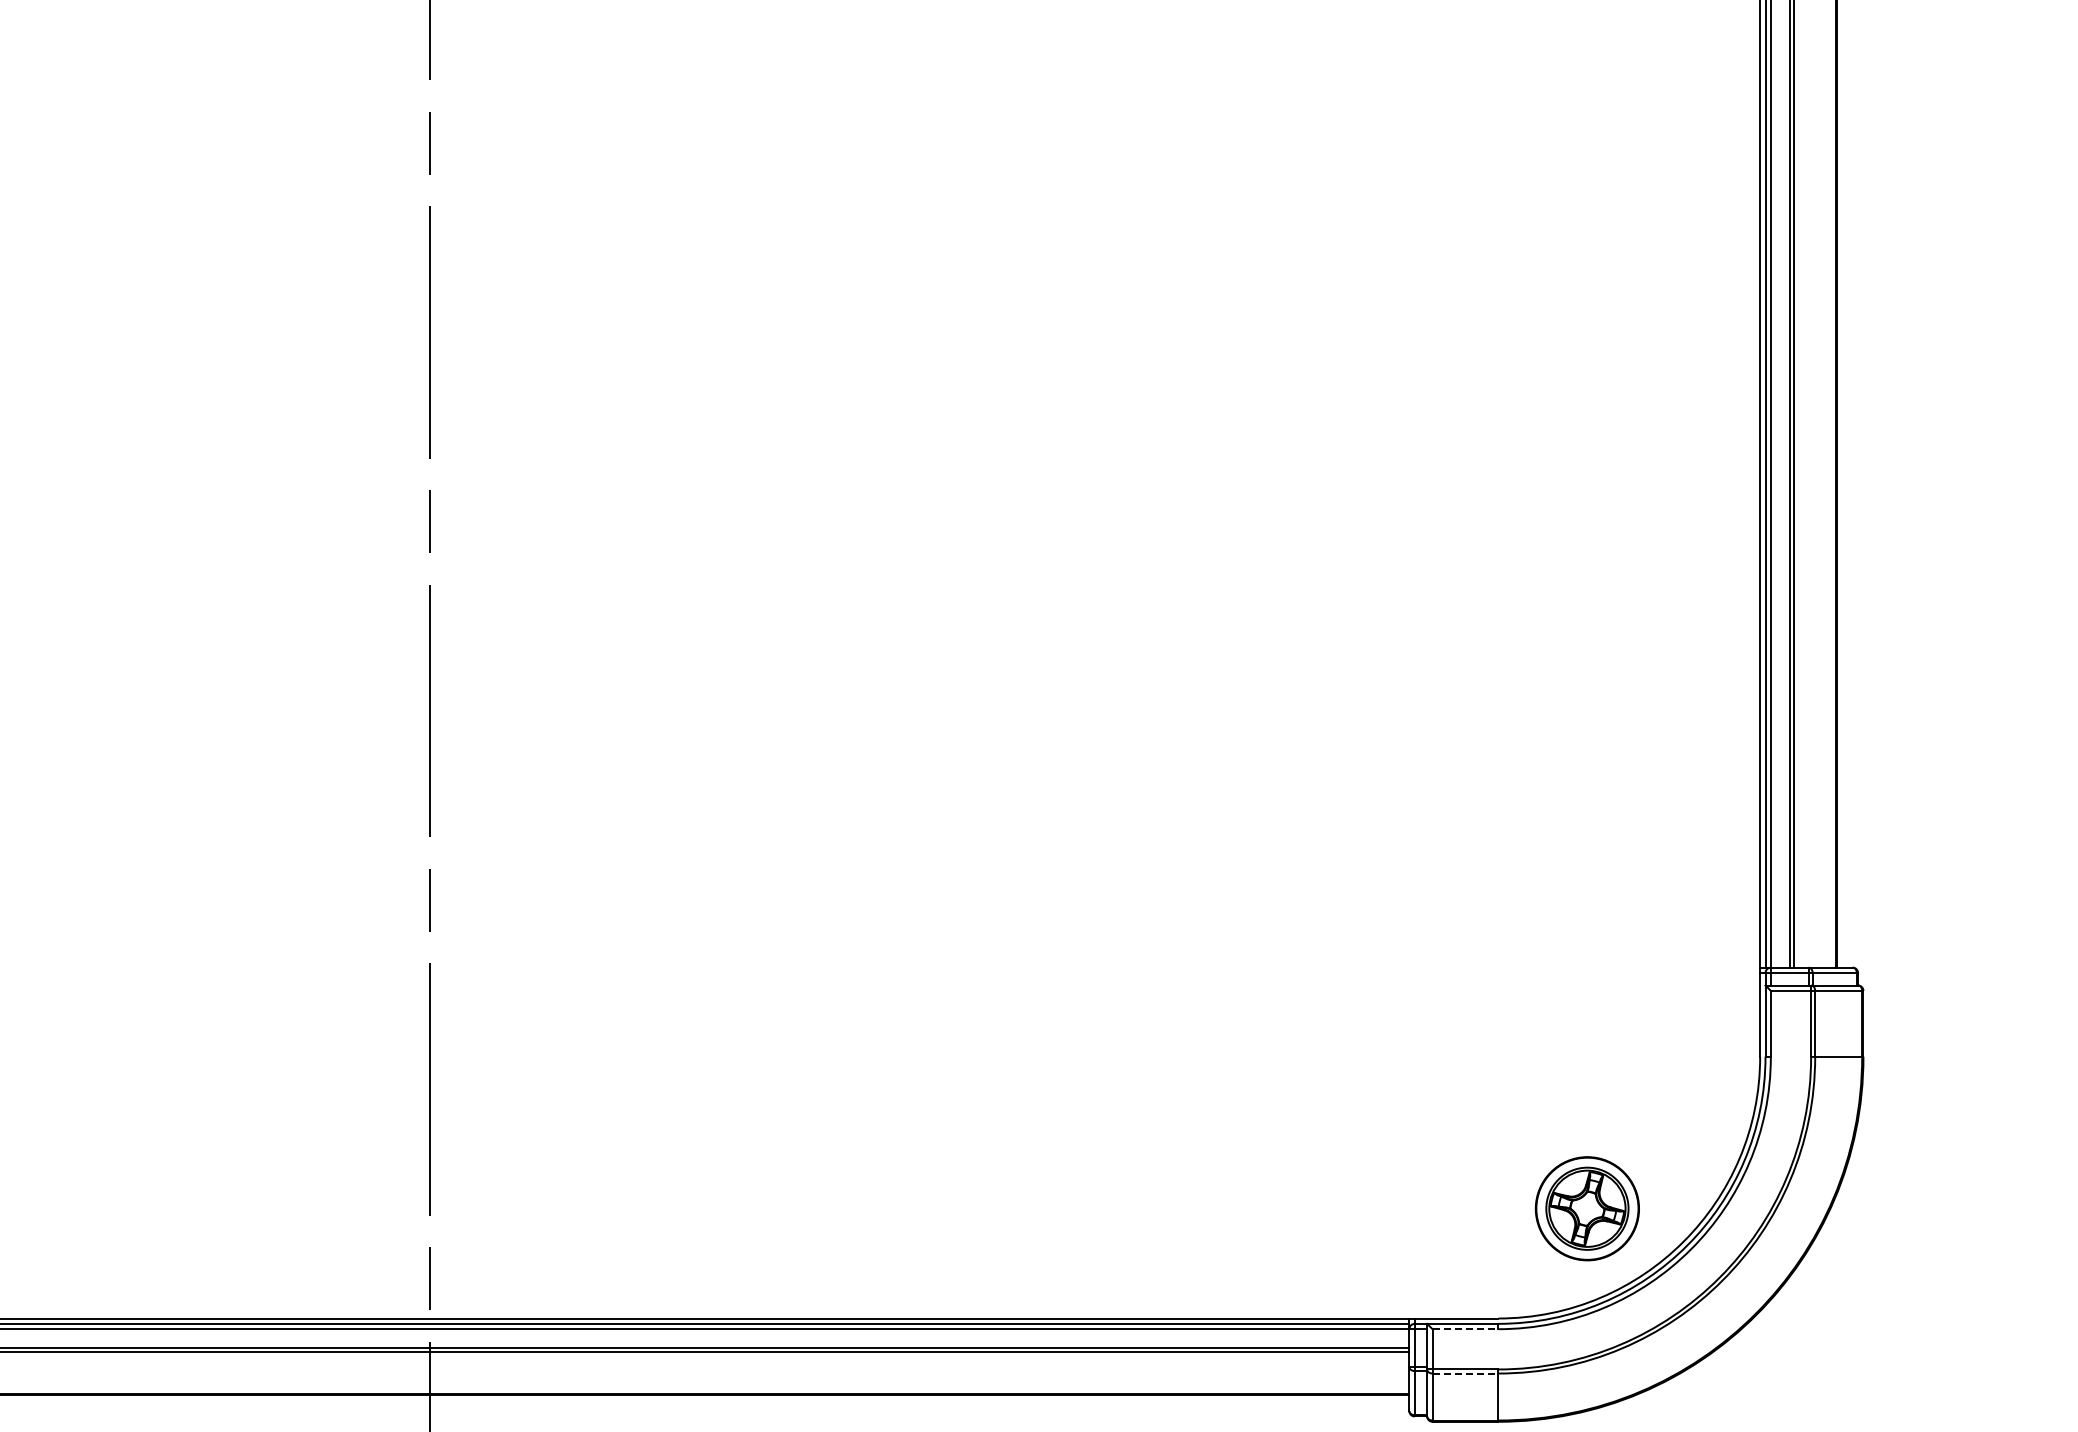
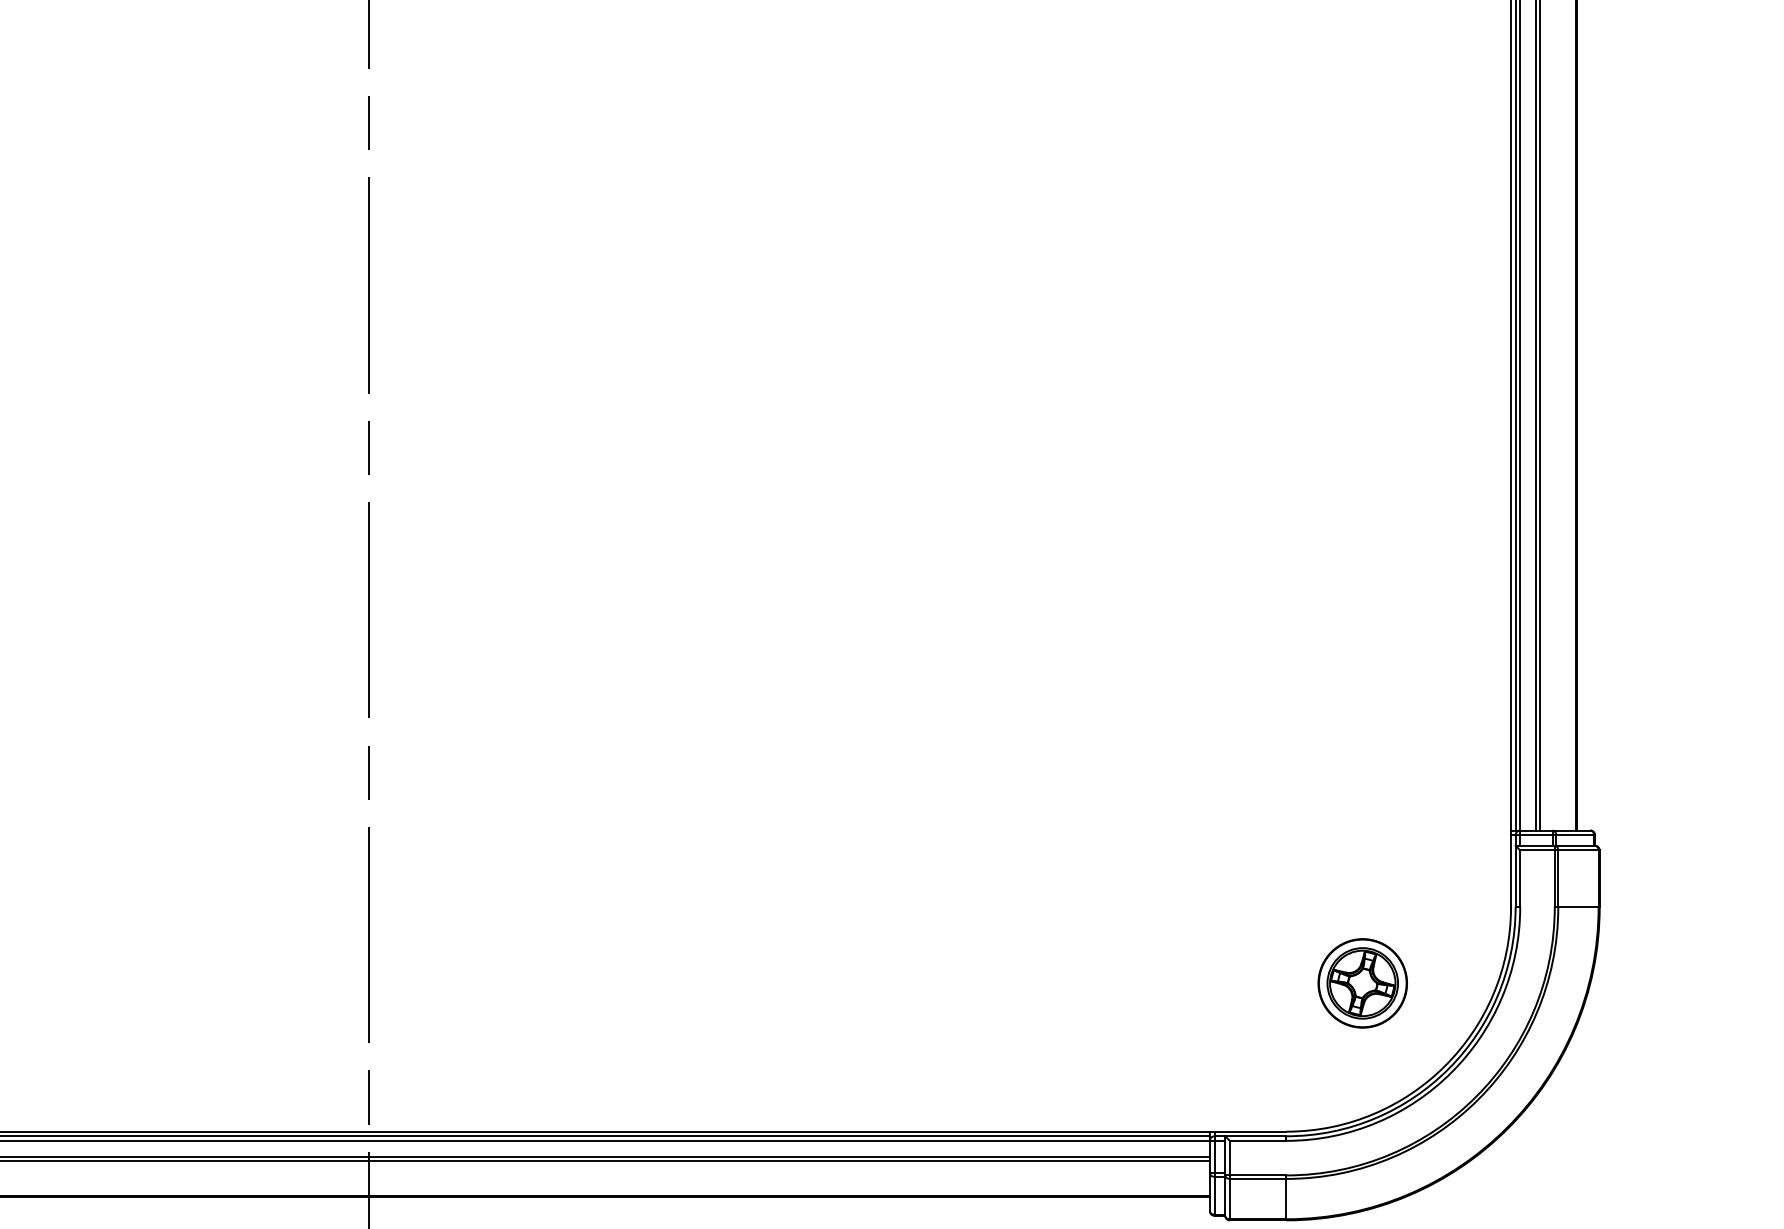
part: (1586, 1208) -> (1361, 983), moved
line: (1465, 1329) -> (1258, 1141), dashed -> solid
line: (1465, 1373) -> (1258, 1178), dashed -> solid

